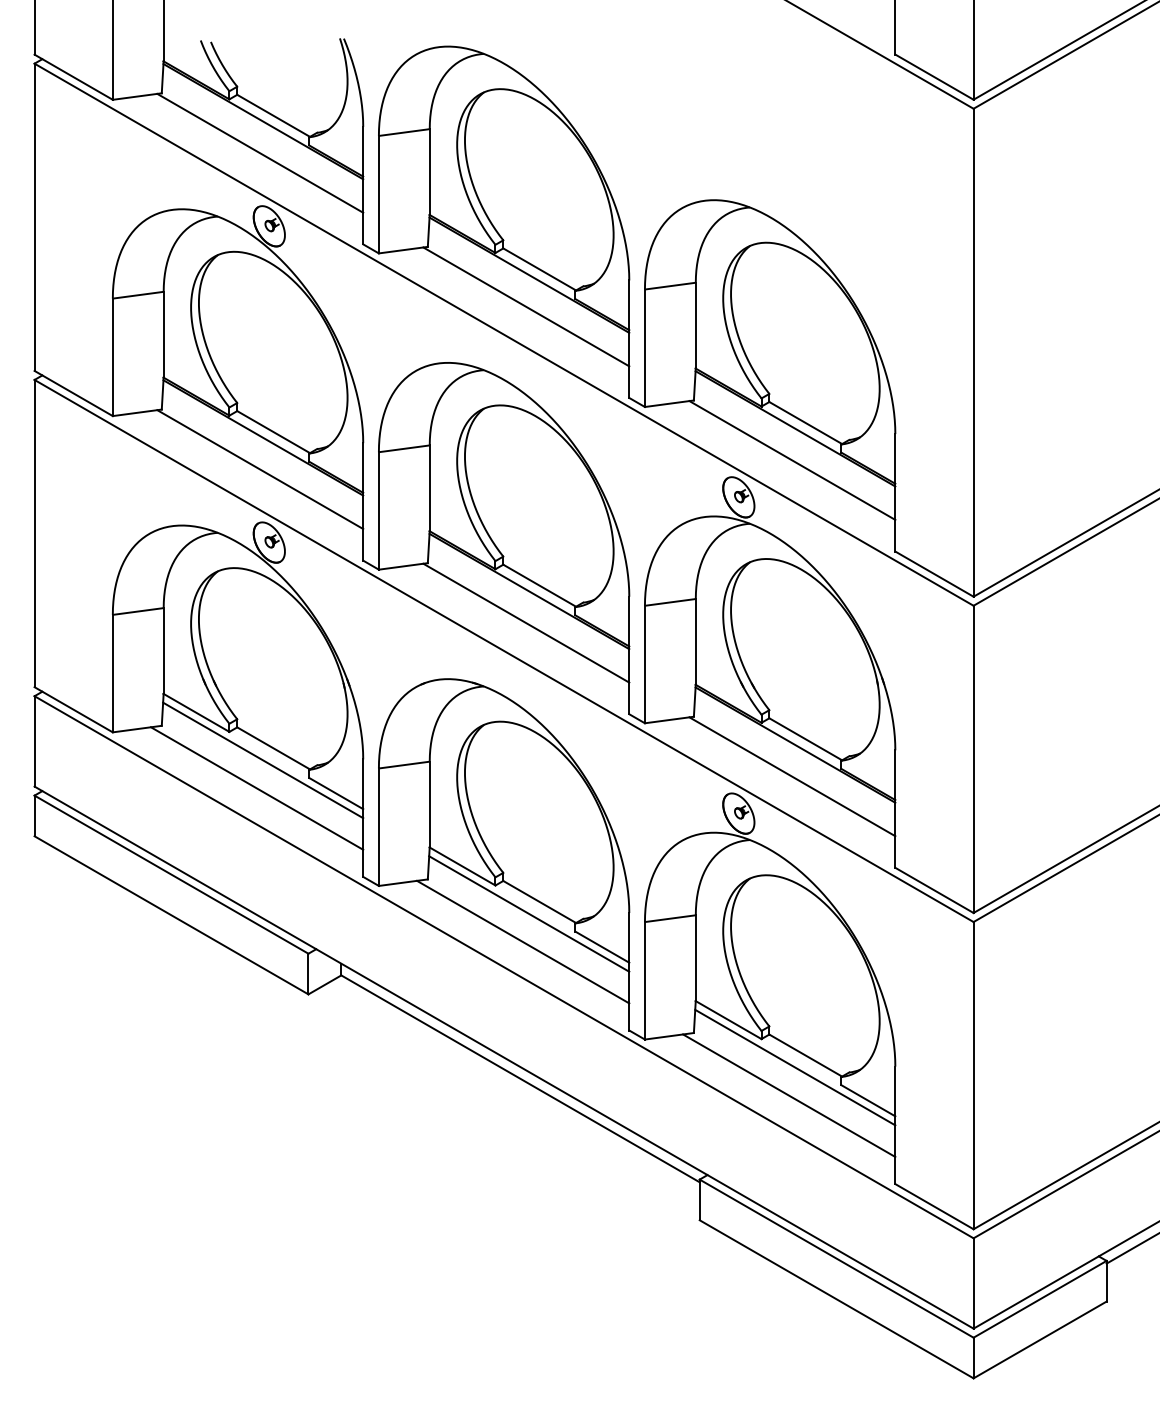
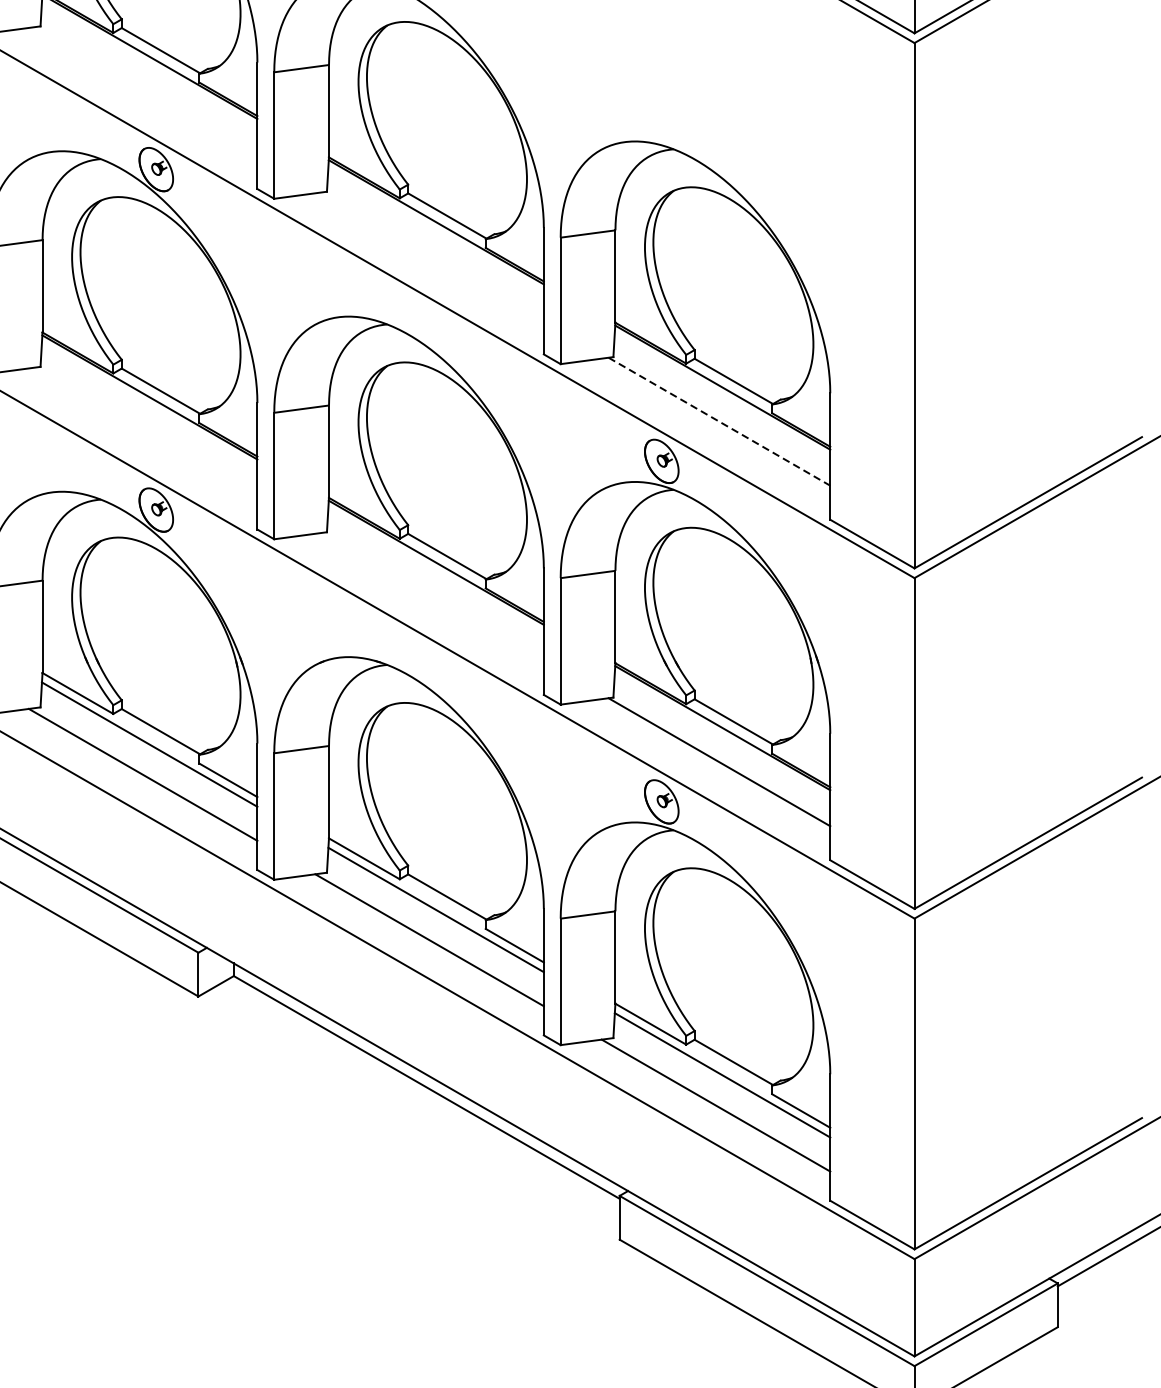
line: (260, 152) -> (146, 90), removed
line: (526, 306) -> (433, 255), removed
line: (792, 460) -> (719, 421), solid -> dashed
line: (260, 469) -> (146, 431), removed
line: (526, 622) -> (433, 596), removed

